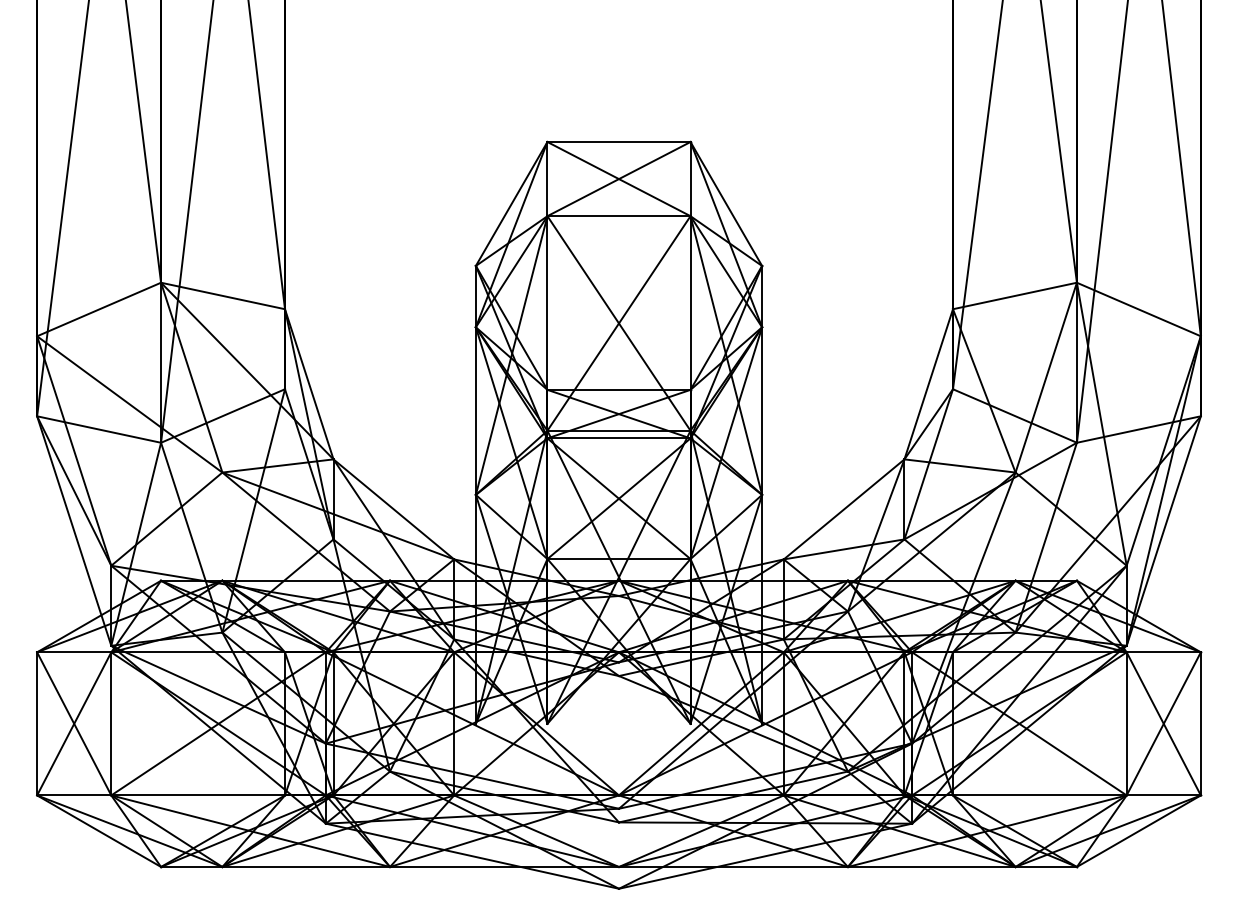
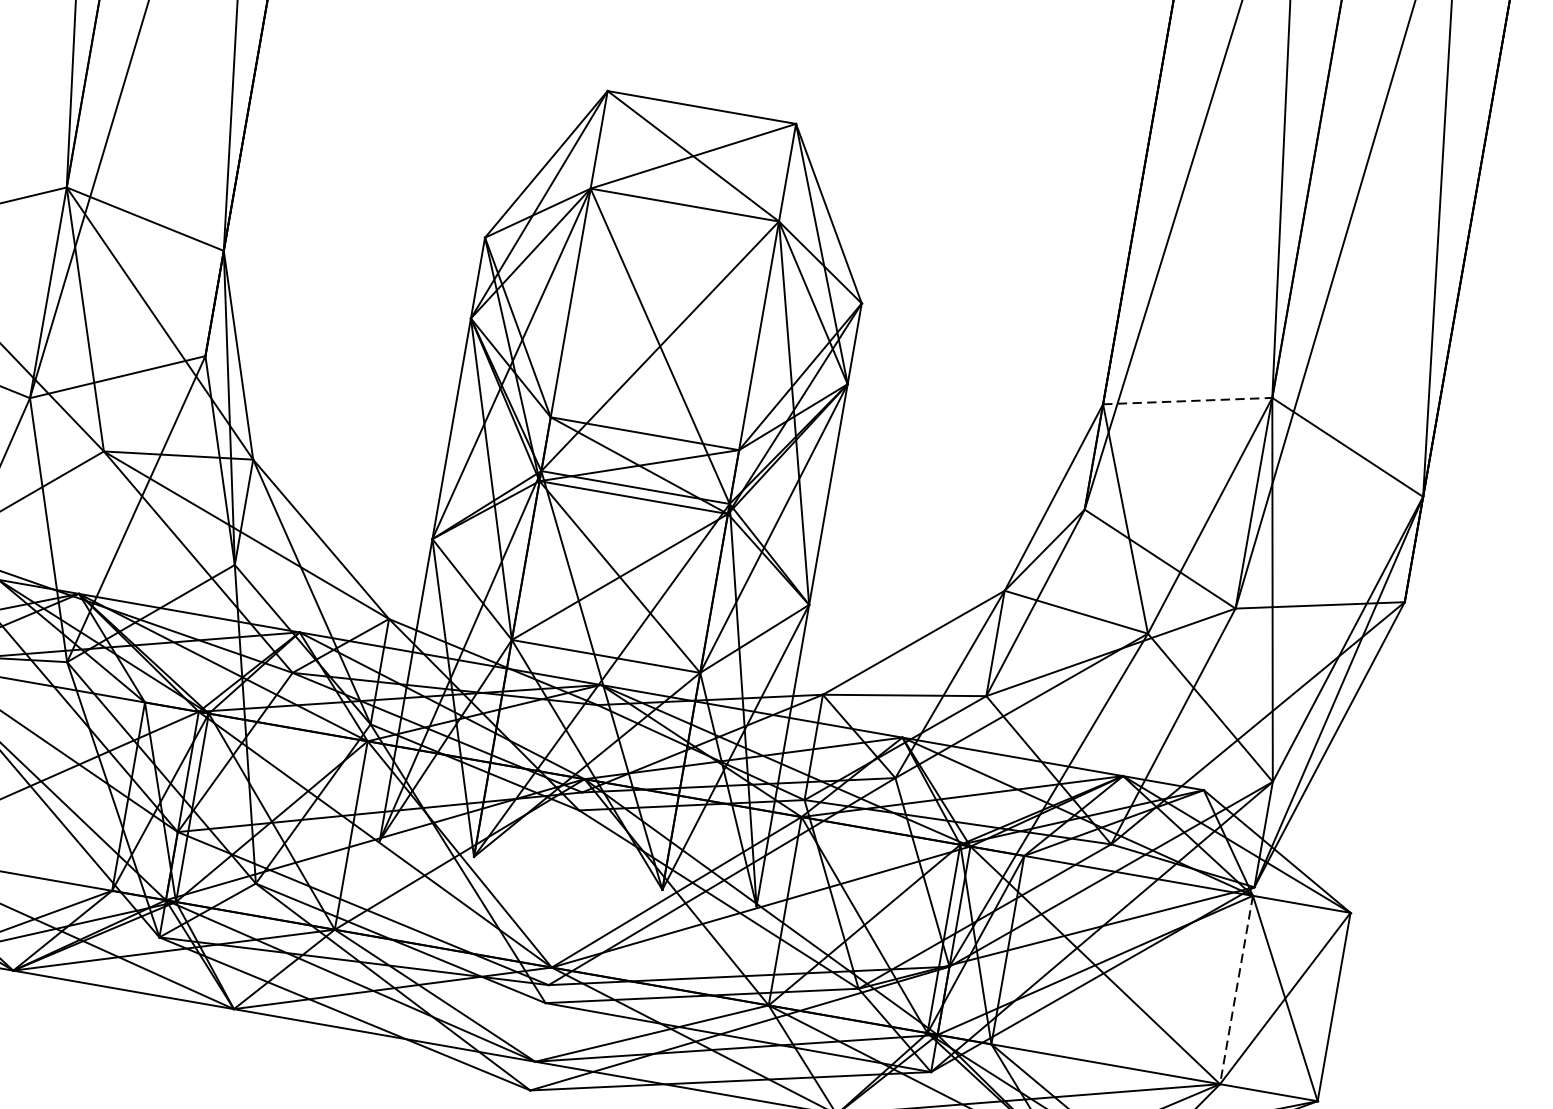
line: (1015, 295) -> (1188, 400), solid -> dashed
line: (1126, 723) -> (1236, 989), solid -> dashed

